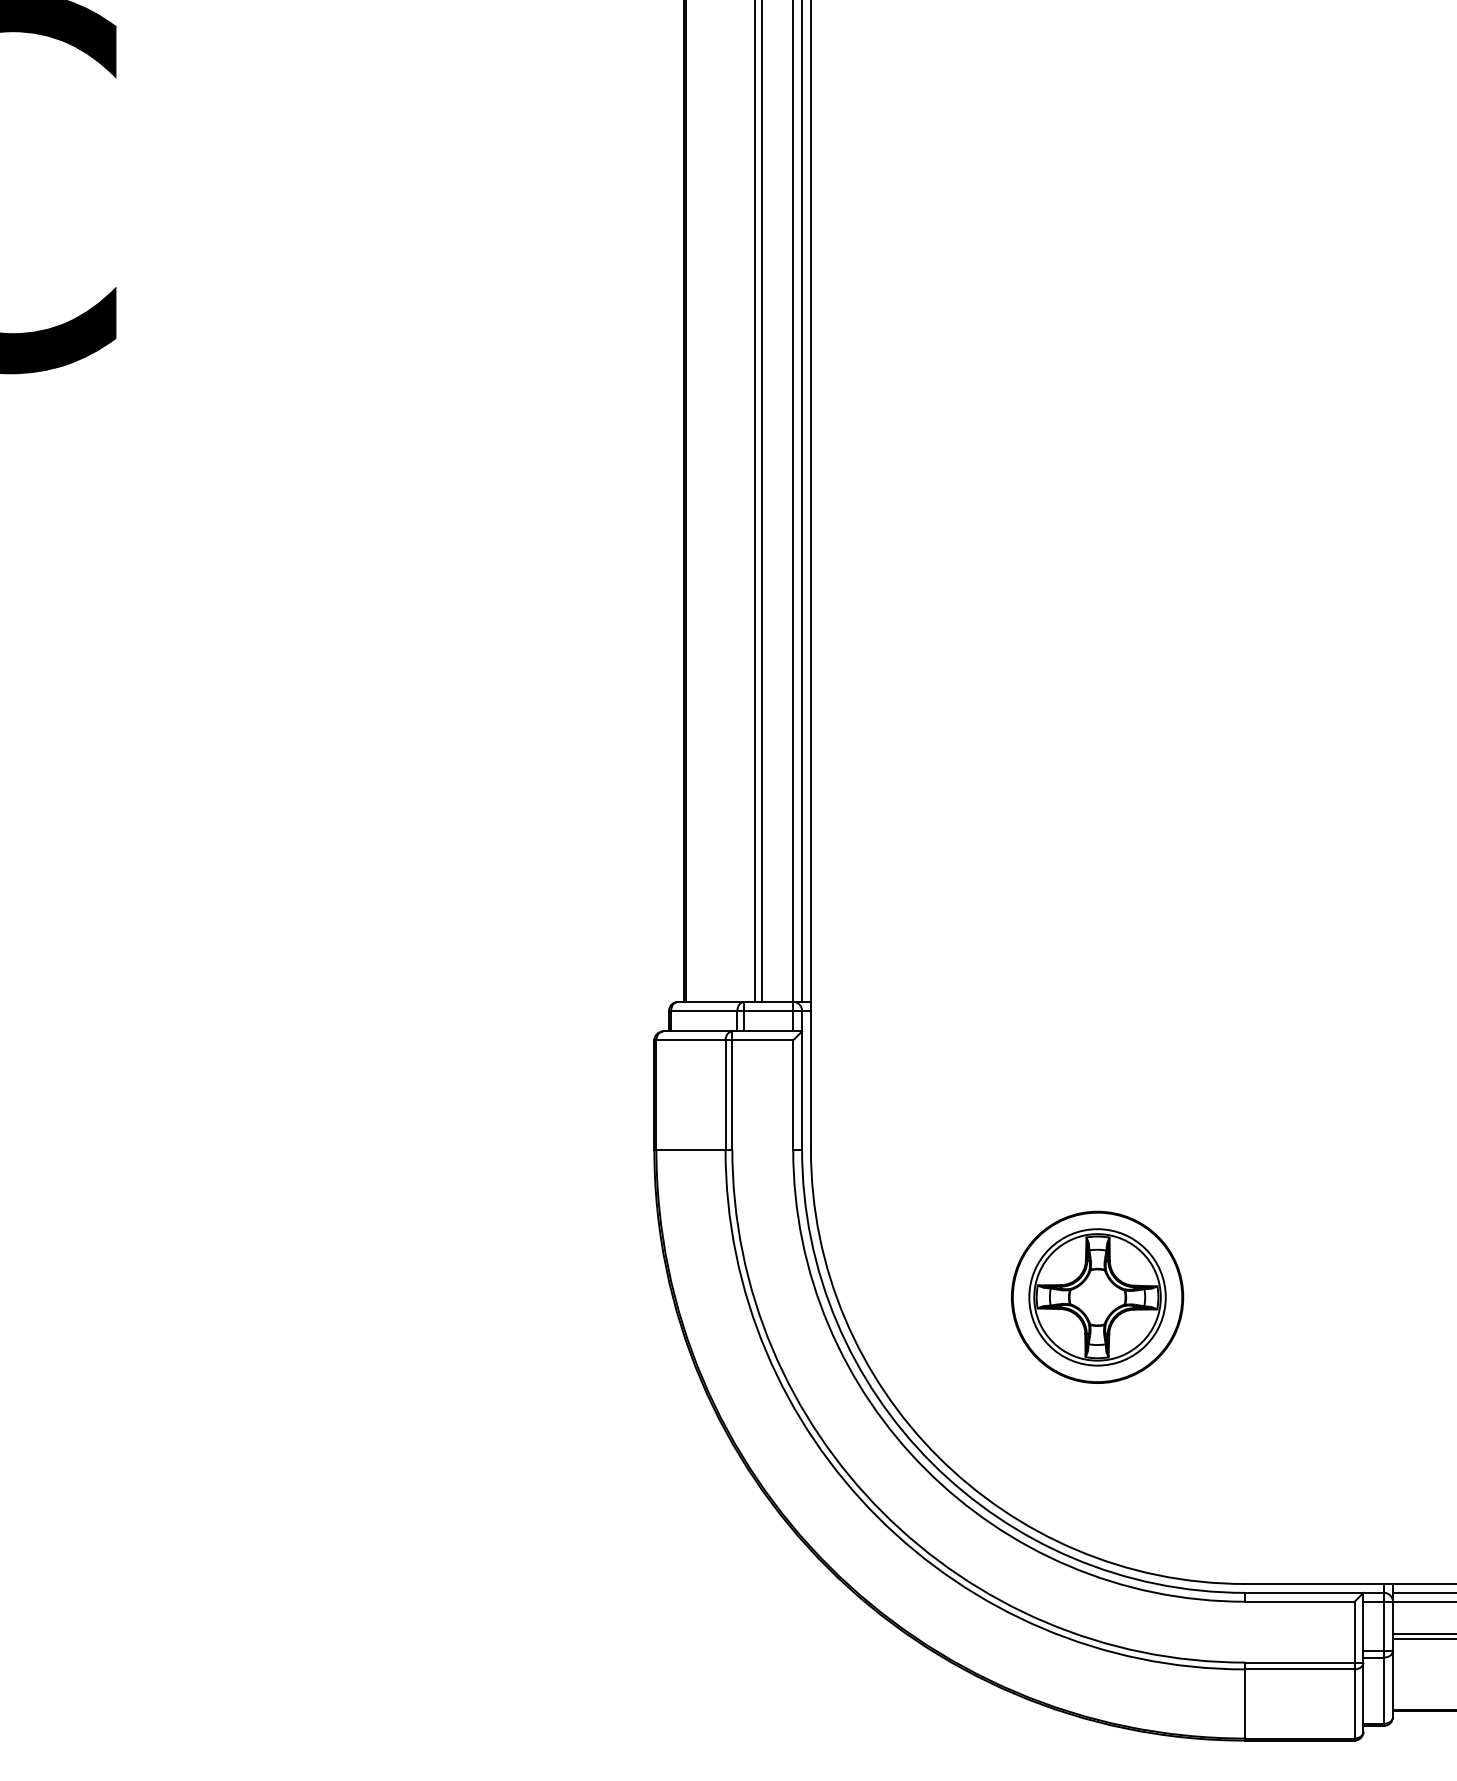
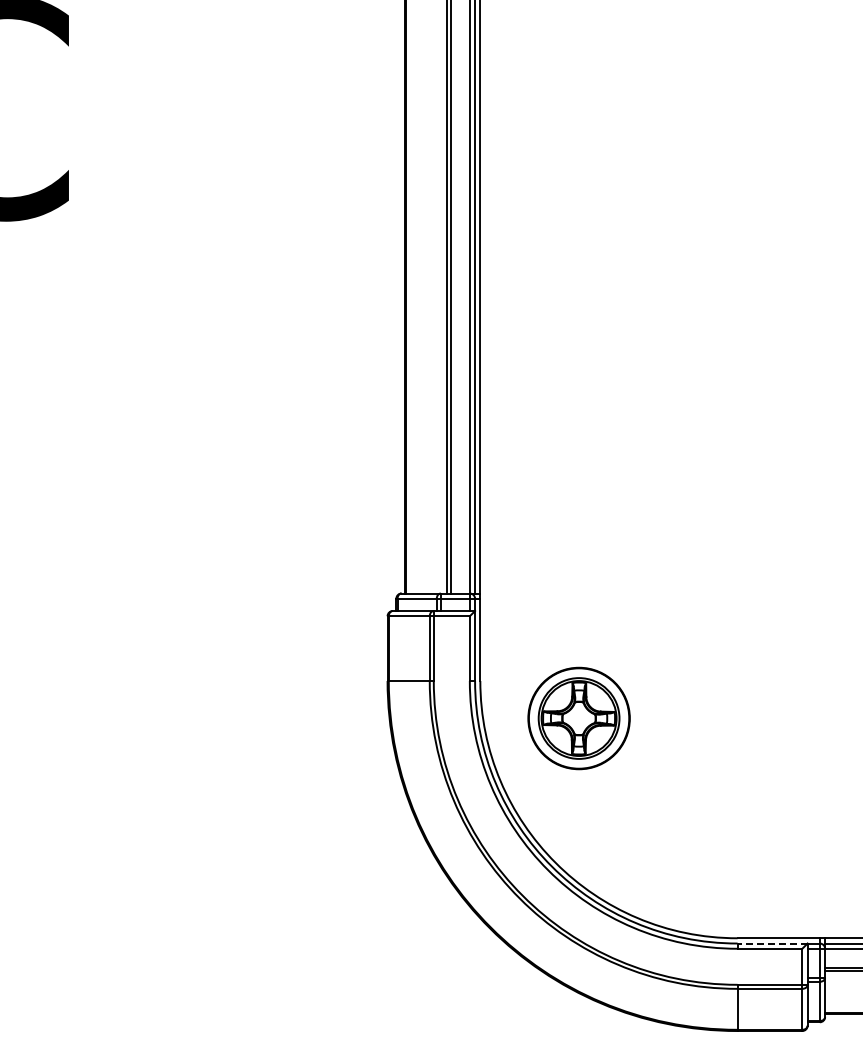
part: (1096, 1297) -> (578, 718), moved
line: (1304, 1592) -> (772, 943), solid -> dashed

